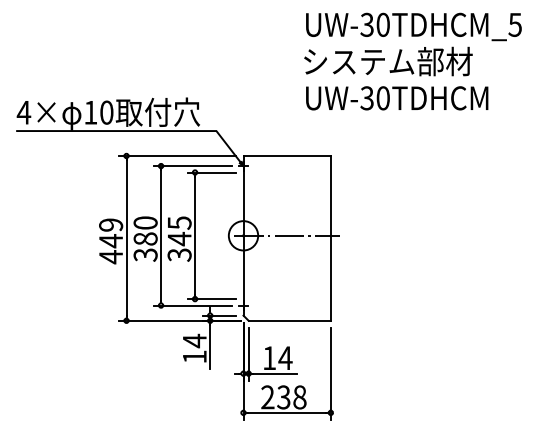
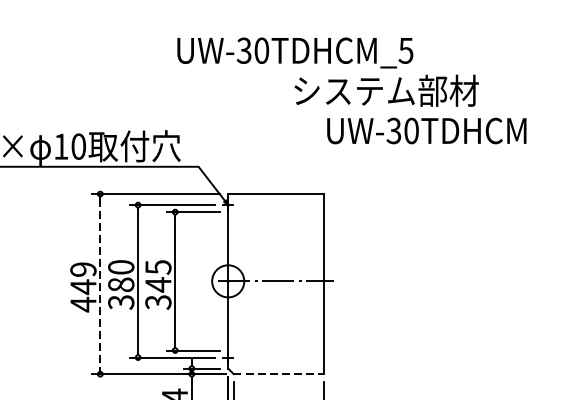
text: (413, 26) -> (294, 52), moved
text: (397, 98) -> (427, 131), moved
line: (126, 238) -> (100, 284), solid -> dashed
line: (290, 320) -> (279, 373), solid -> dashed

